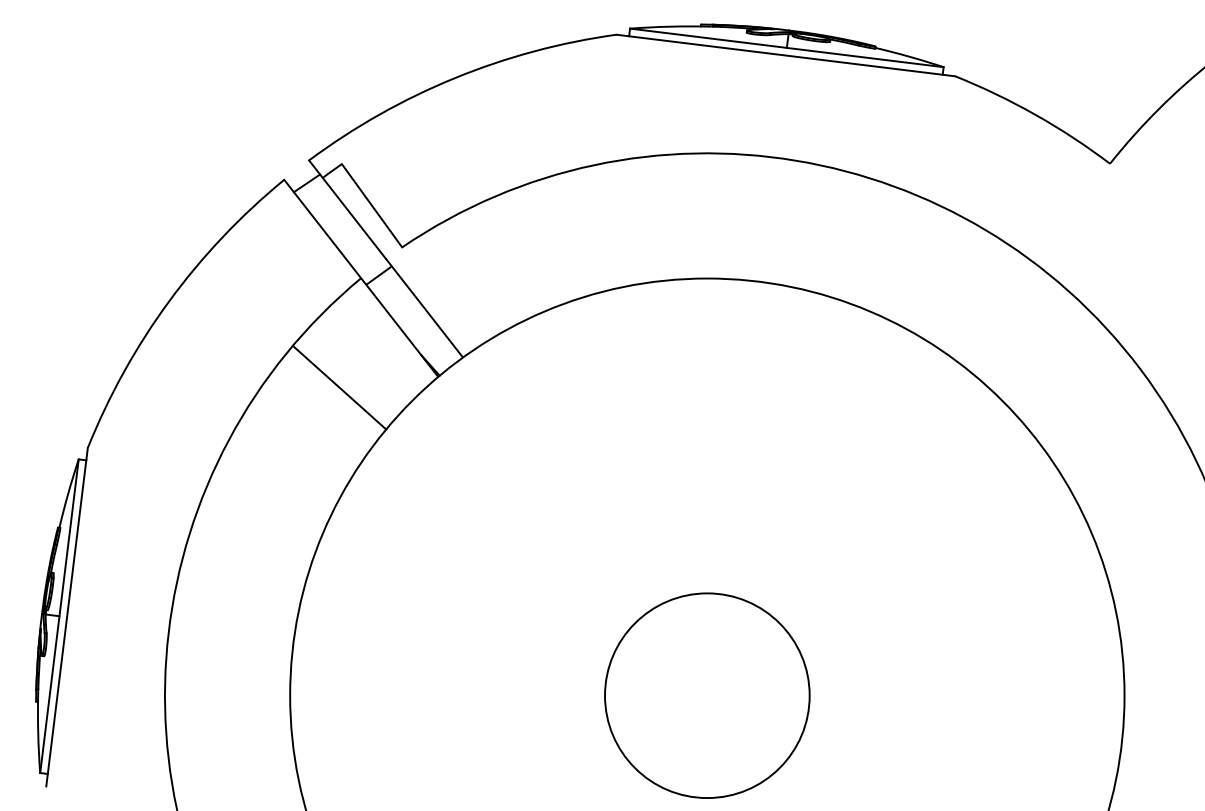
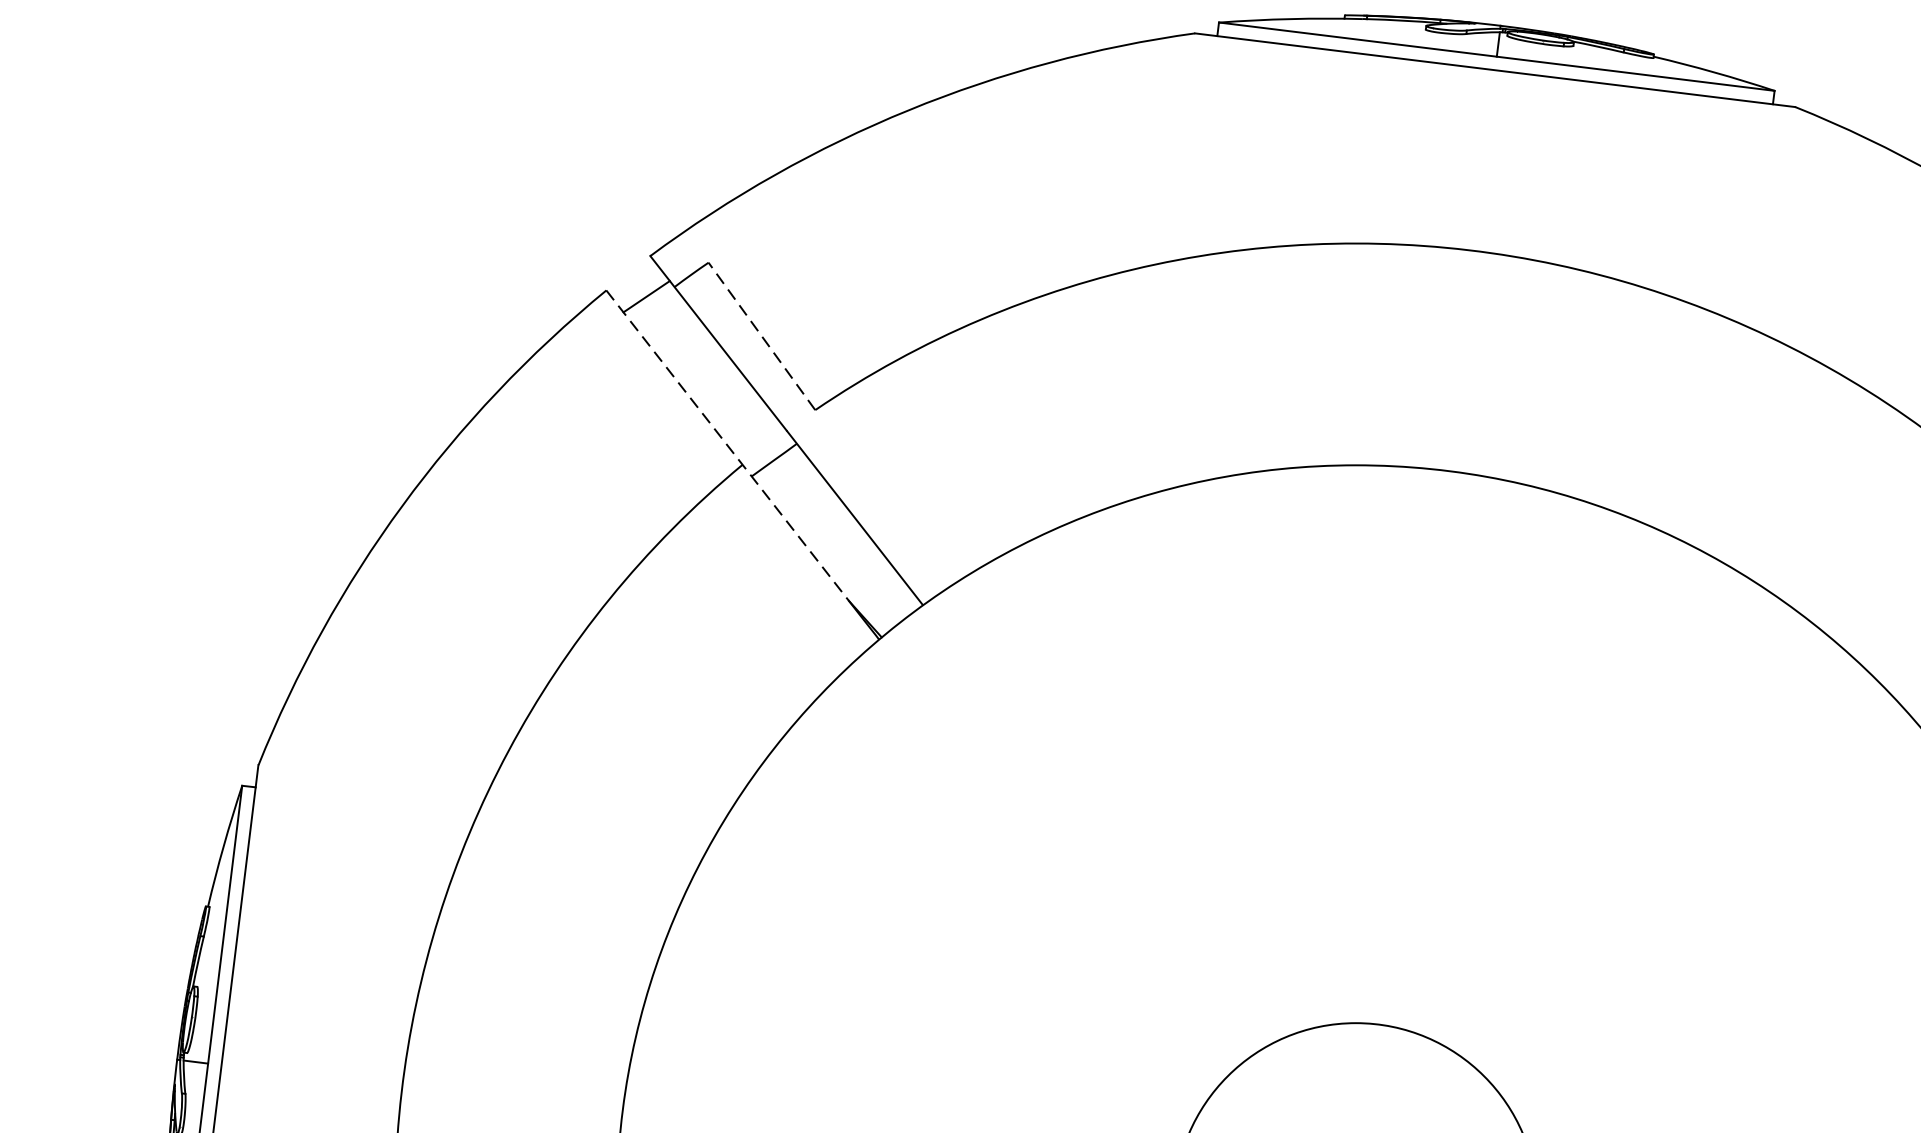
line: (371, 205) -> (760, 335), solid -> dashed
line: (353, 267) -> (729, 445), solid -> dashed
line: (339, 387) -> (704, 658), removed

